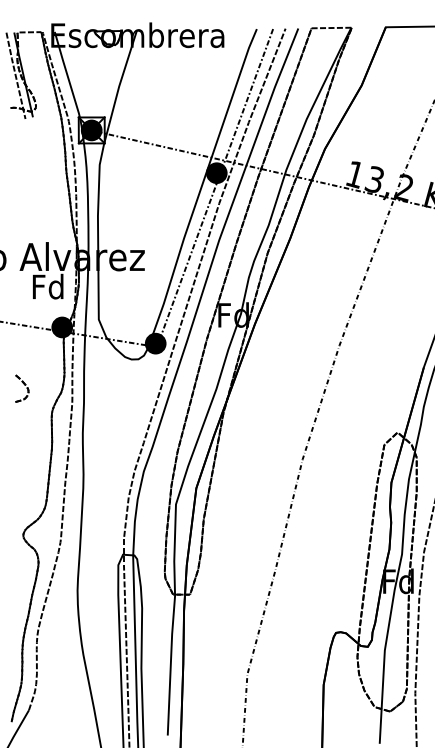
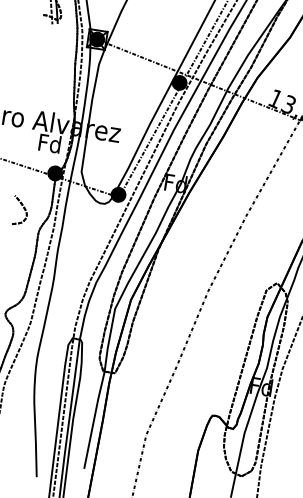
part: (21, 387) -> (20, 210), size x1.43

